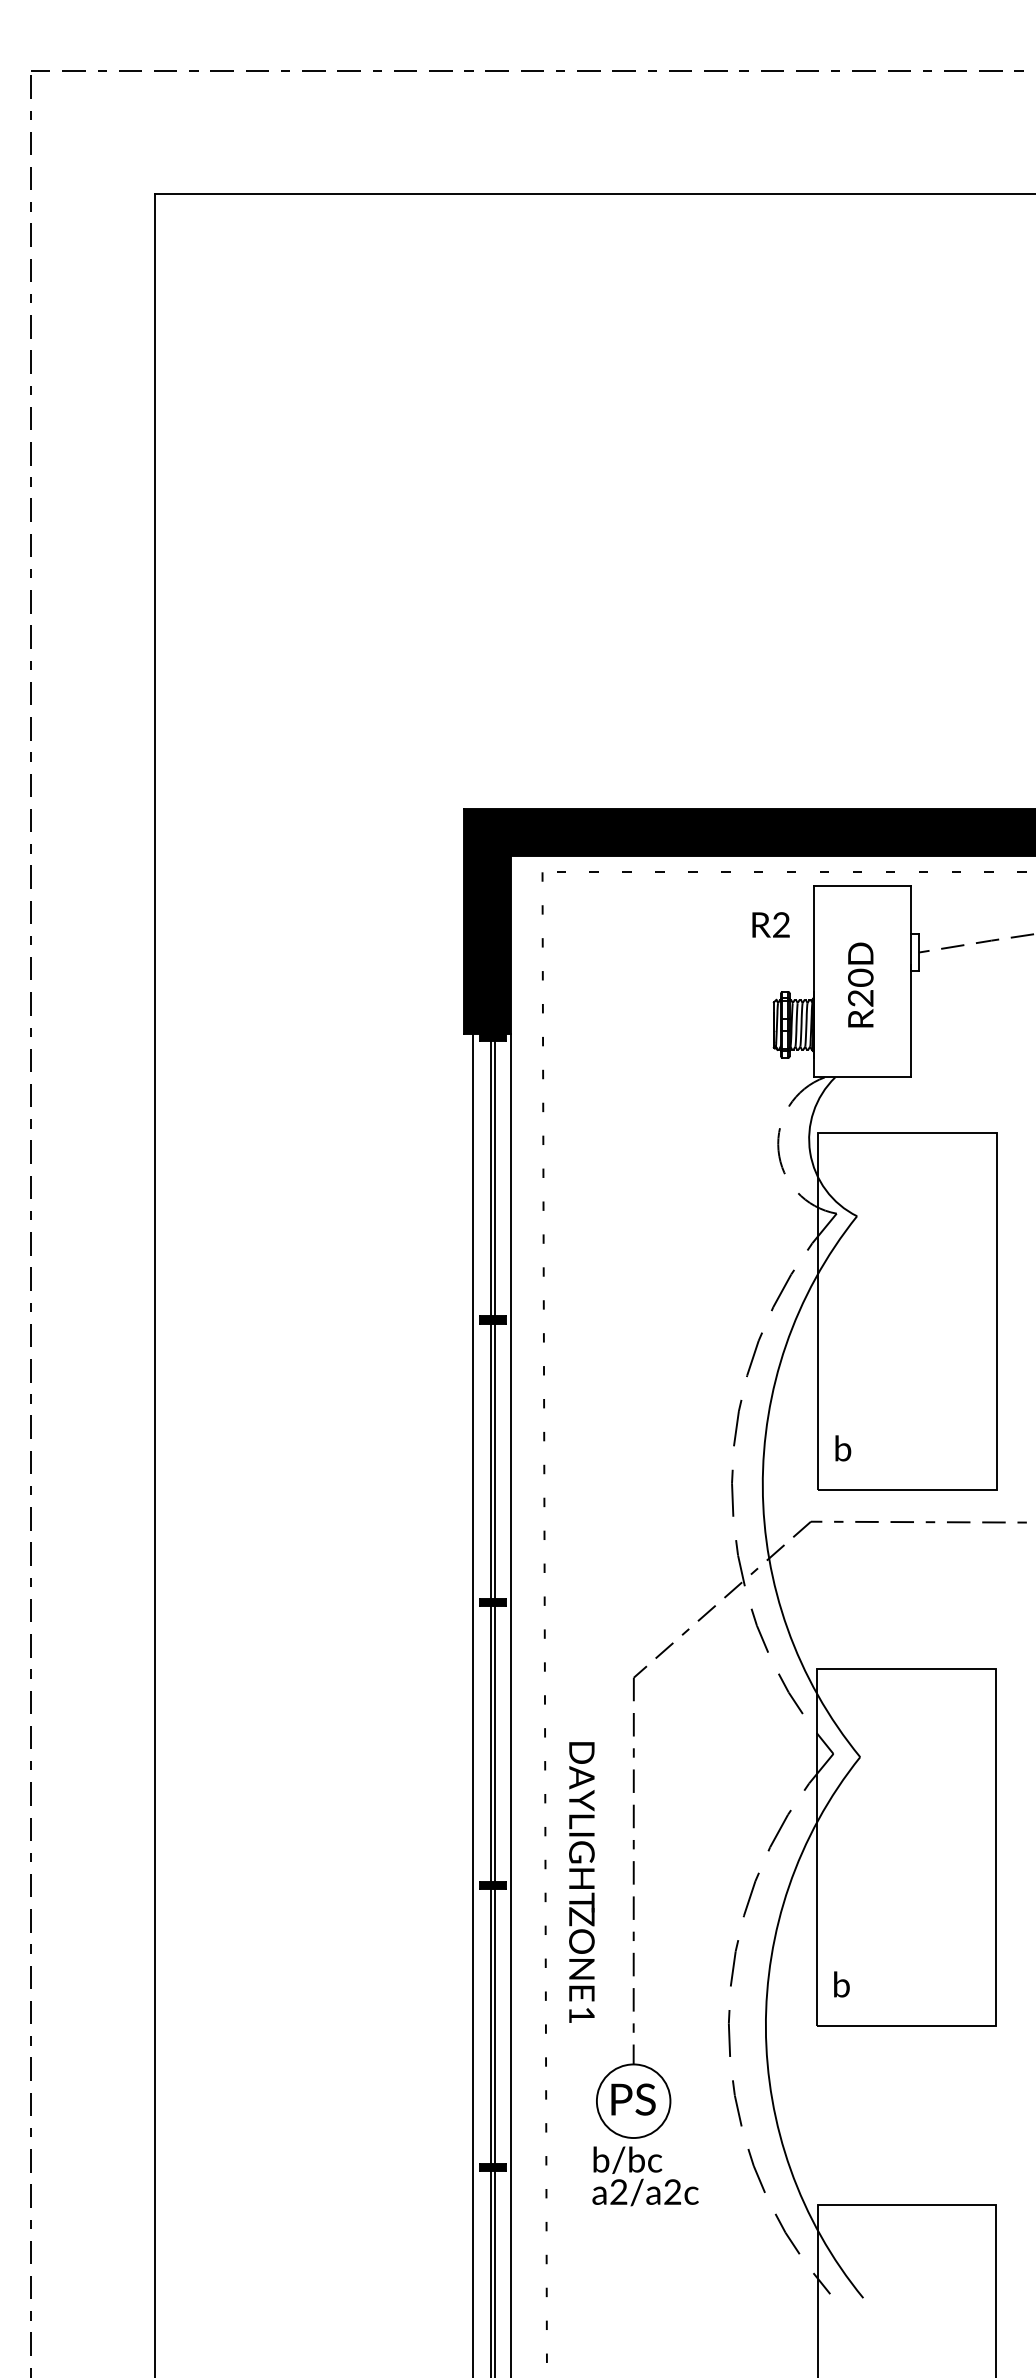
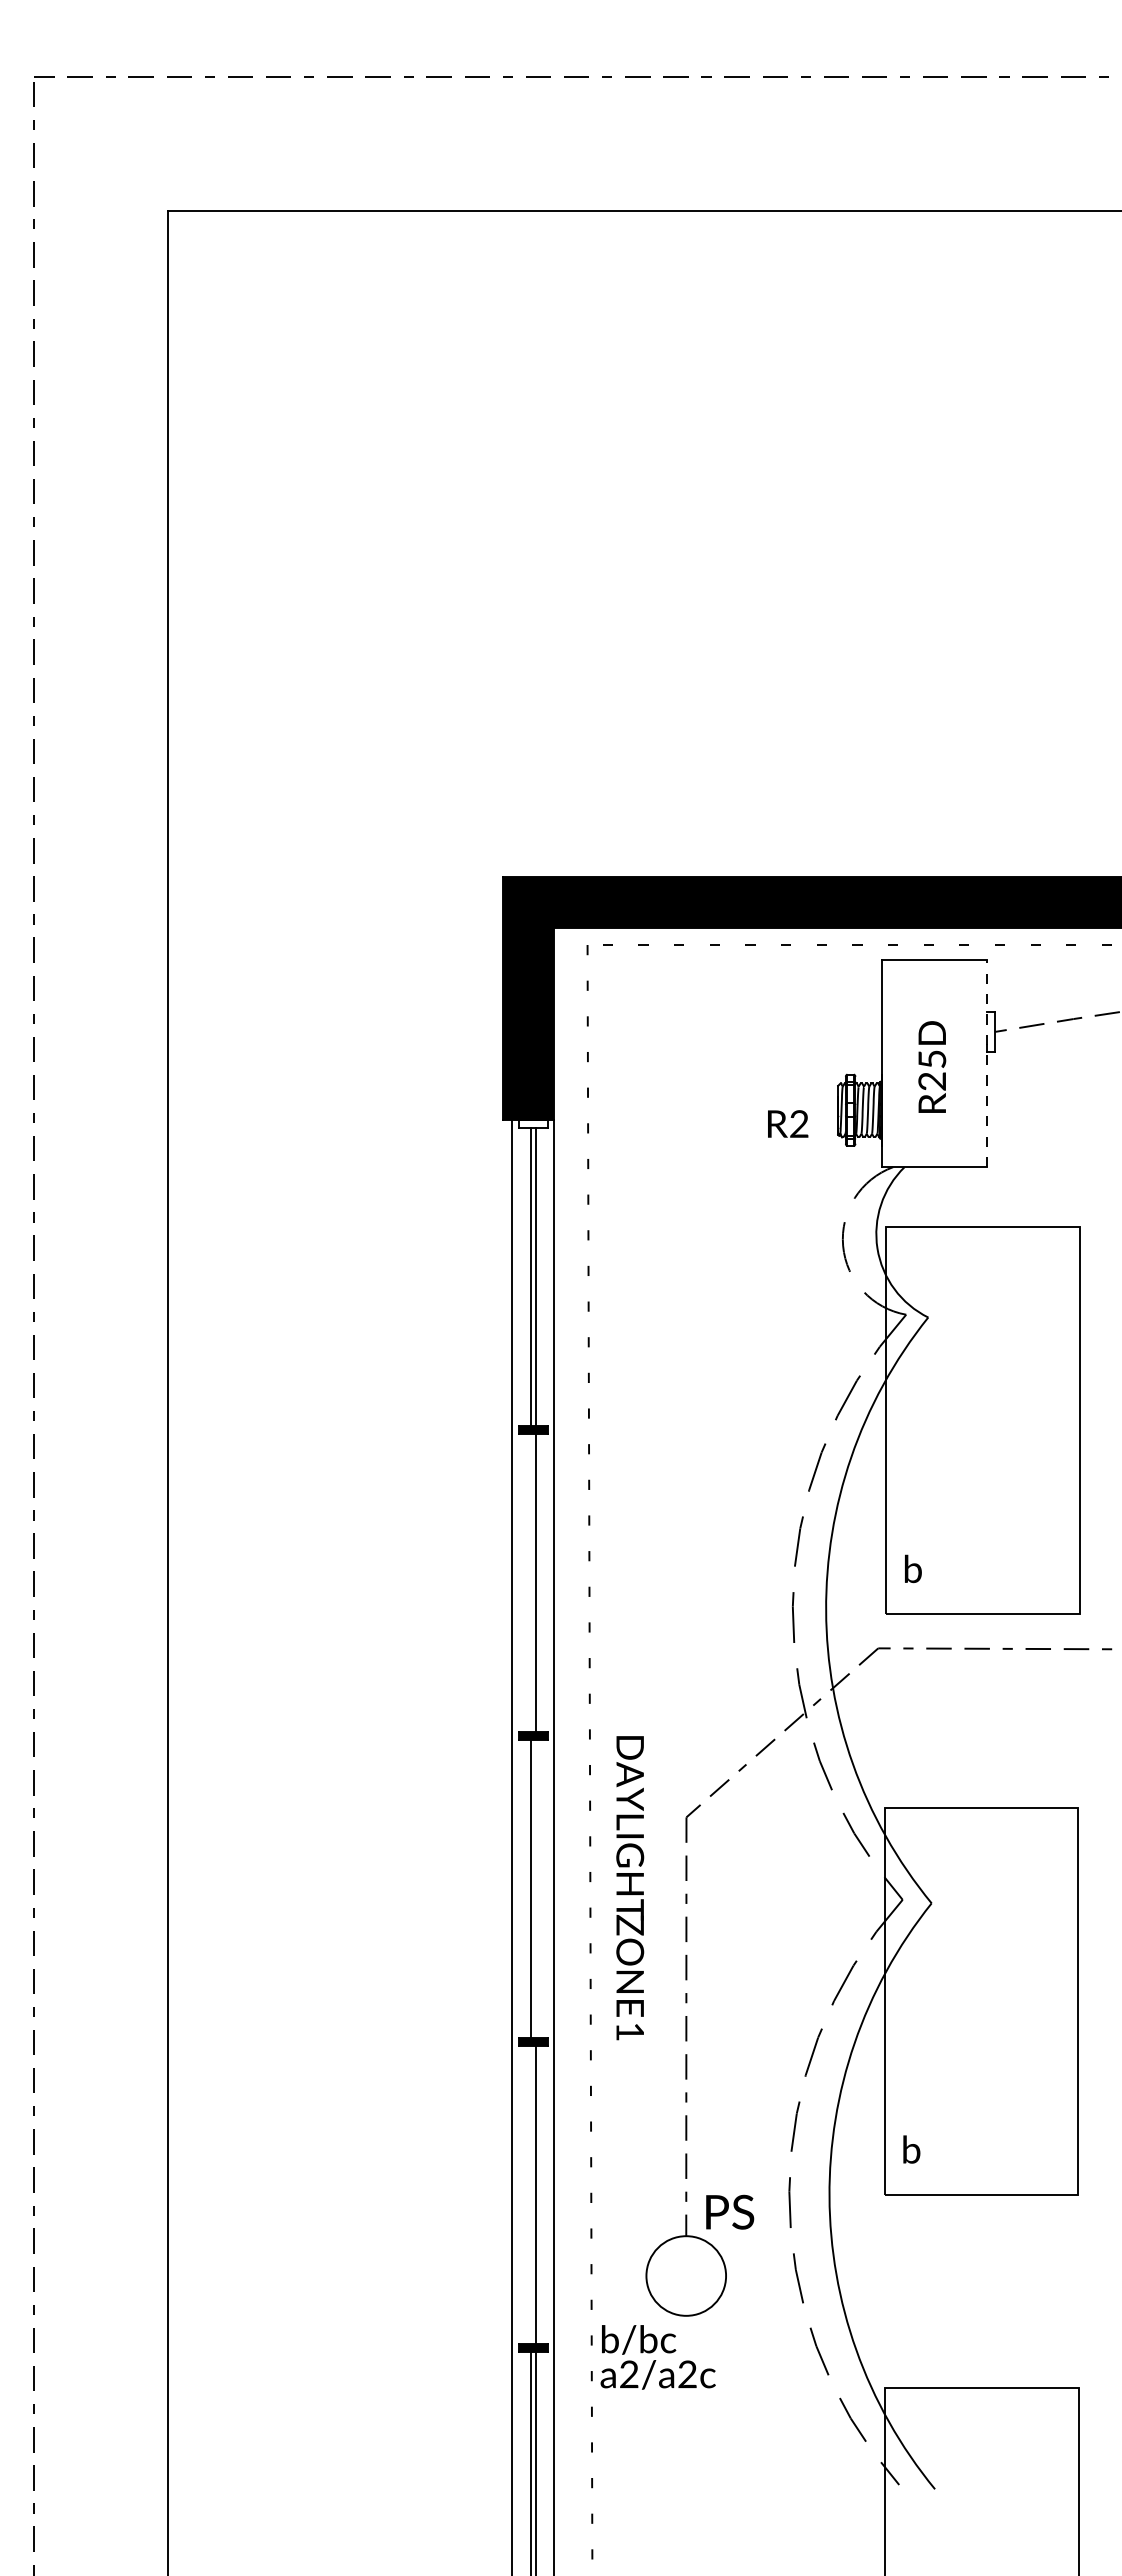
text: (771, 924) -> (788, 1123), moved
text: (861, 978) -> (932, 1059), R20D -> R25D
line: (911, 981) -> (987, 1063), solid -> dashed
fill: (492, 1037) -> (533, 1123), removed
line: (490, 1460) -> (531, 1582), removed
line: (494, 1744) -> (535, 1889), removed
text: (582, 1882) -> (630, 1888), moved
line: (490, 2026) -> (531, 2195), removed
text: (633, 2098) -> (730, 2211), moved
text: (644, 2176) -> (657, 2357), moved

